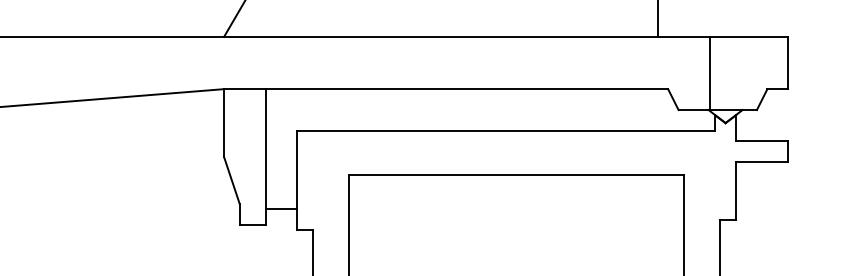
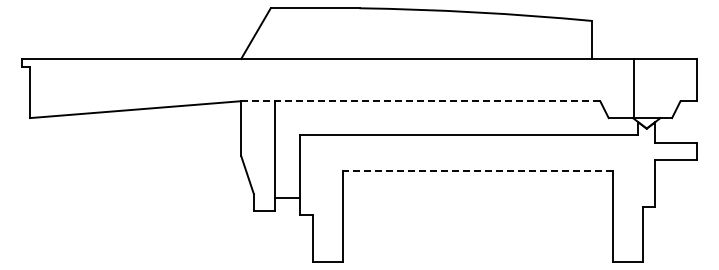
line: (445, 89) -> (420, 101), solid -> dashed
line: (516, 174) -> (477, 170), solid -> dashed

